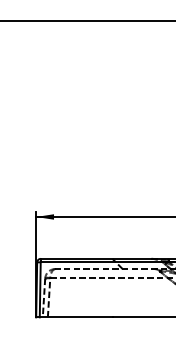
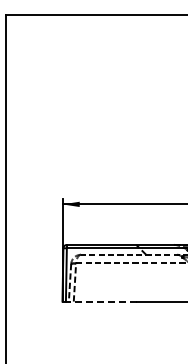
line: (75, 317) -> (100, 301), solid -> dashed

